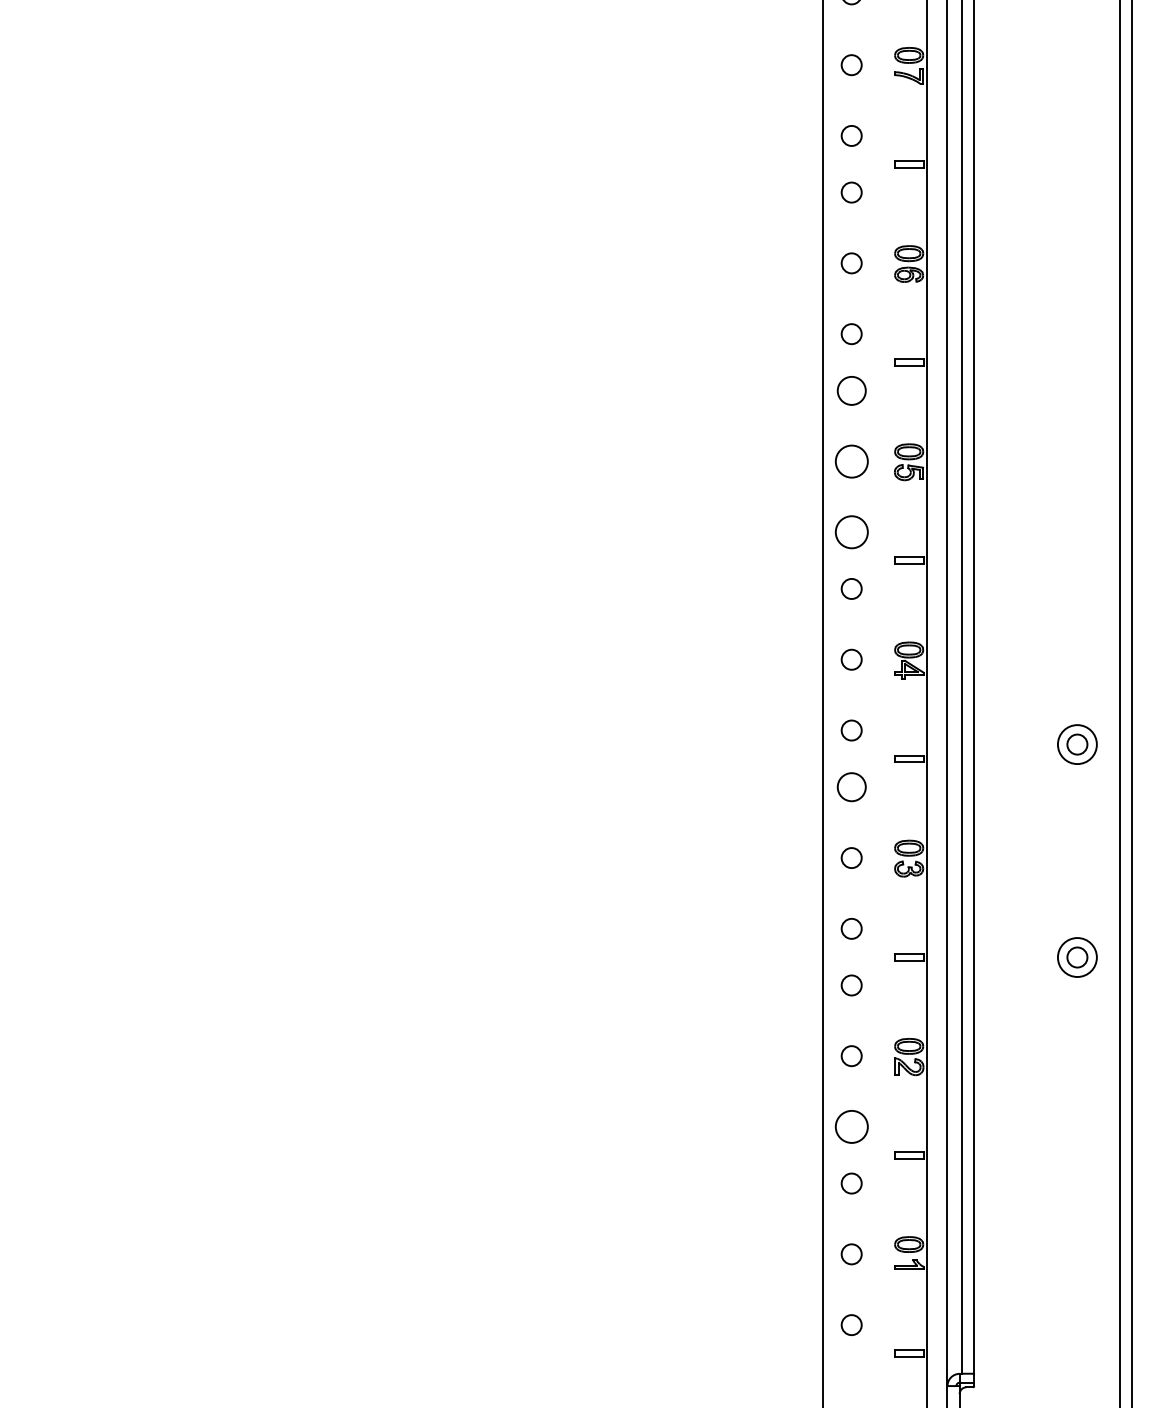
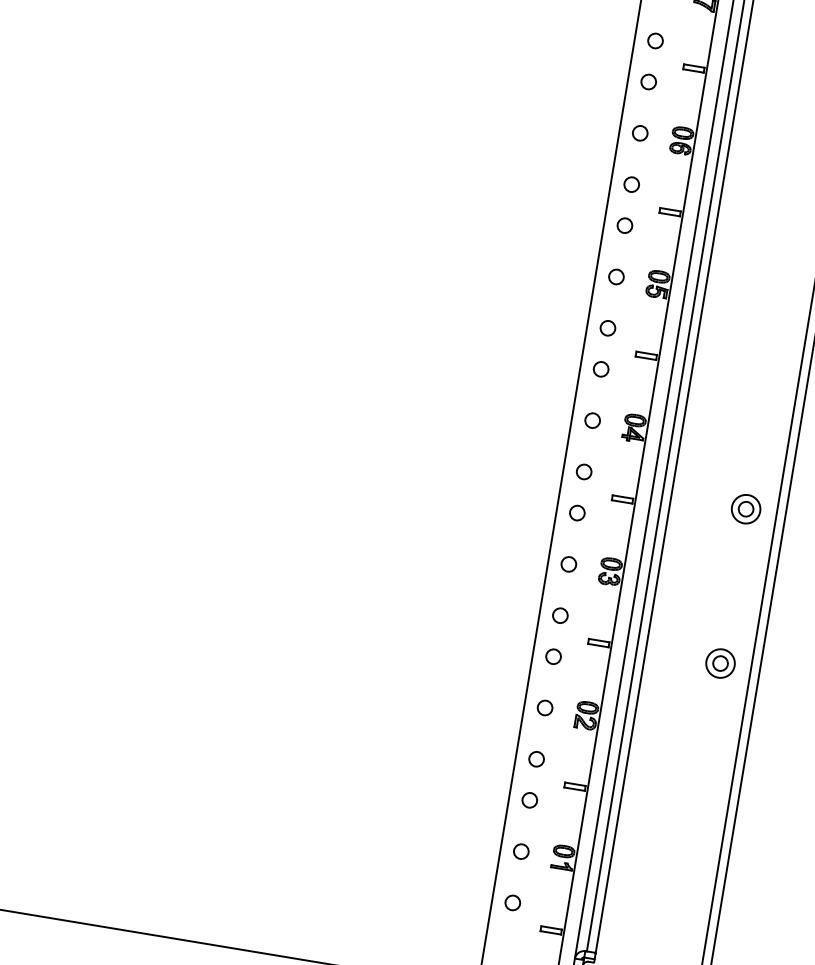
circle: (851, 390) -> (624, 225), size x0.71
circle: (851, 461) -> (616, 276), size x0.62
circle: (851, 532) -> (607, 328), size x0.62
circle: (851, 787) -> (577, 513), size x0.71
circle: (851, 1126) -> (536, 758), size x0.62

